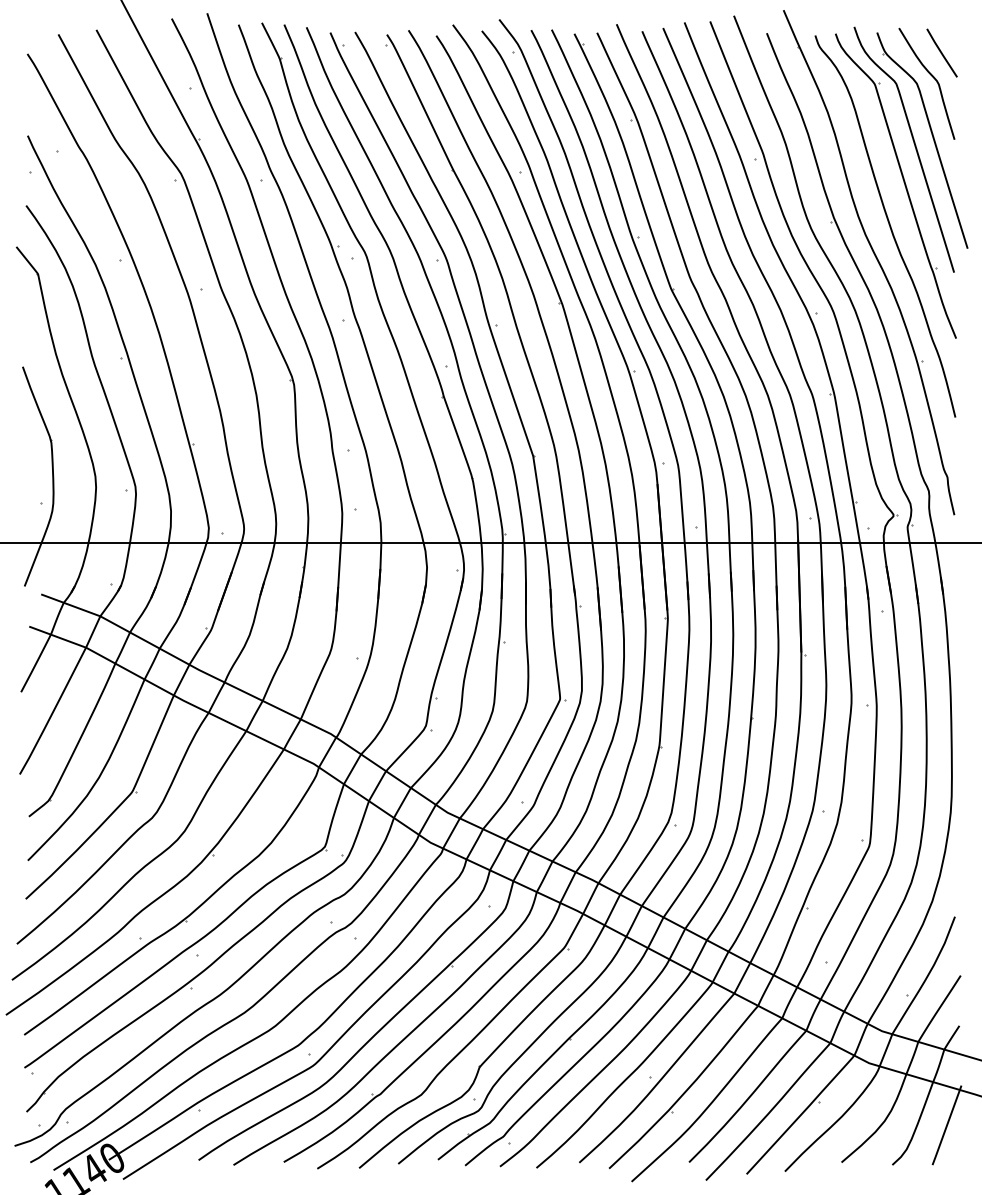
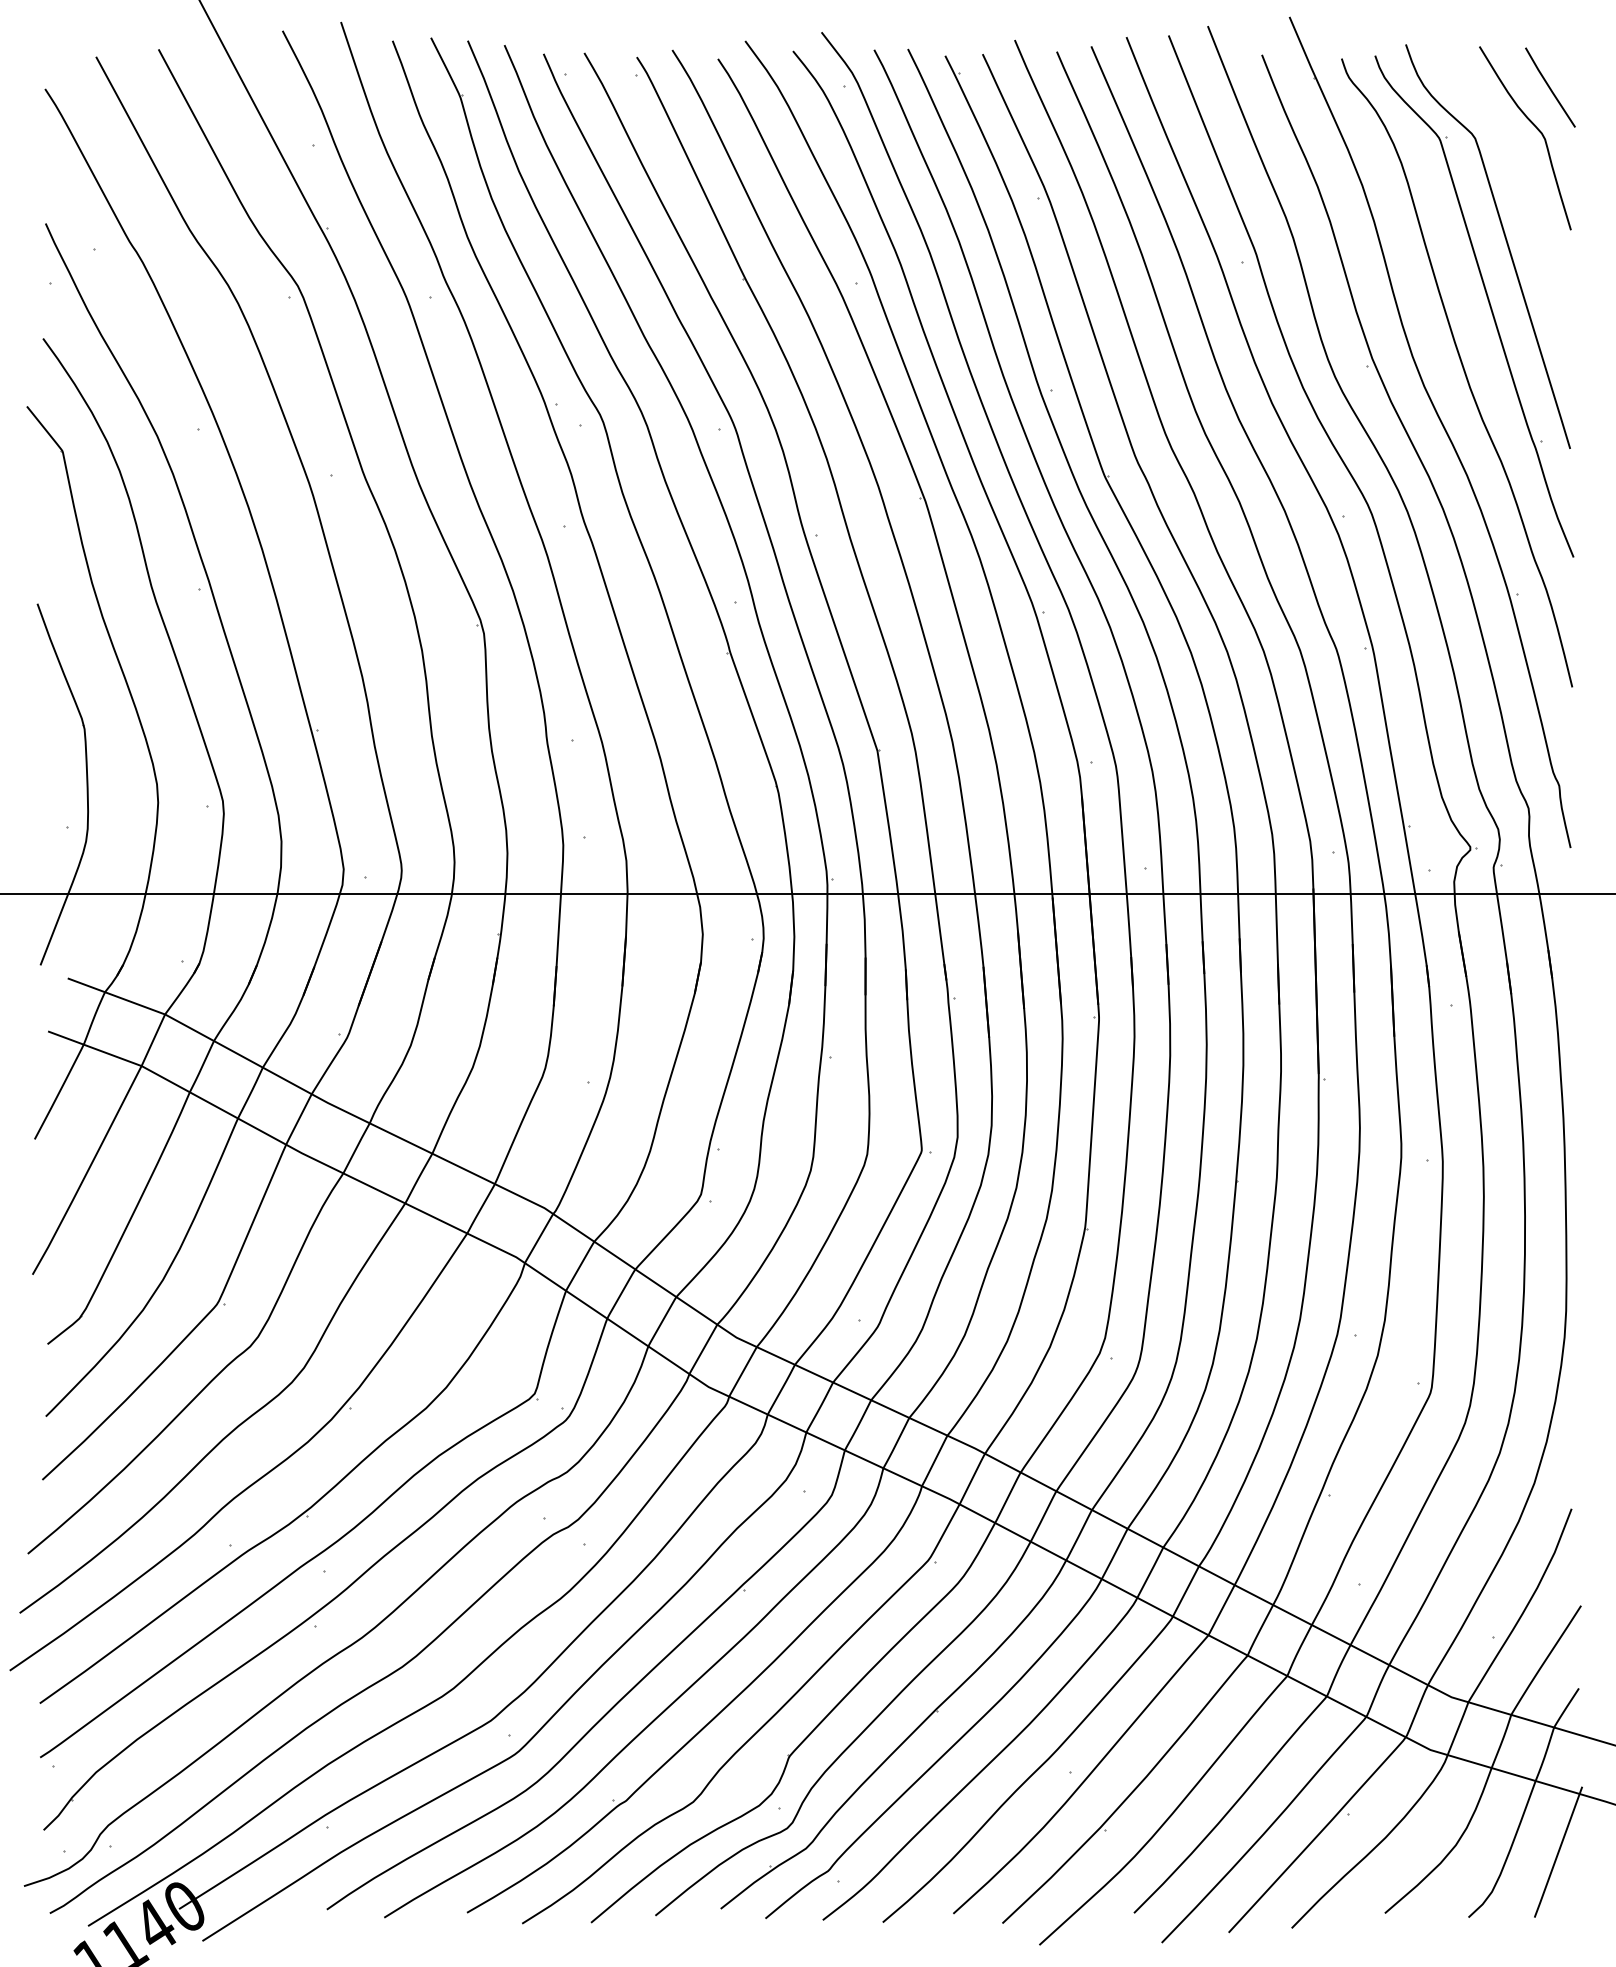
part: (932, 138) -> (1534, 228), removed

